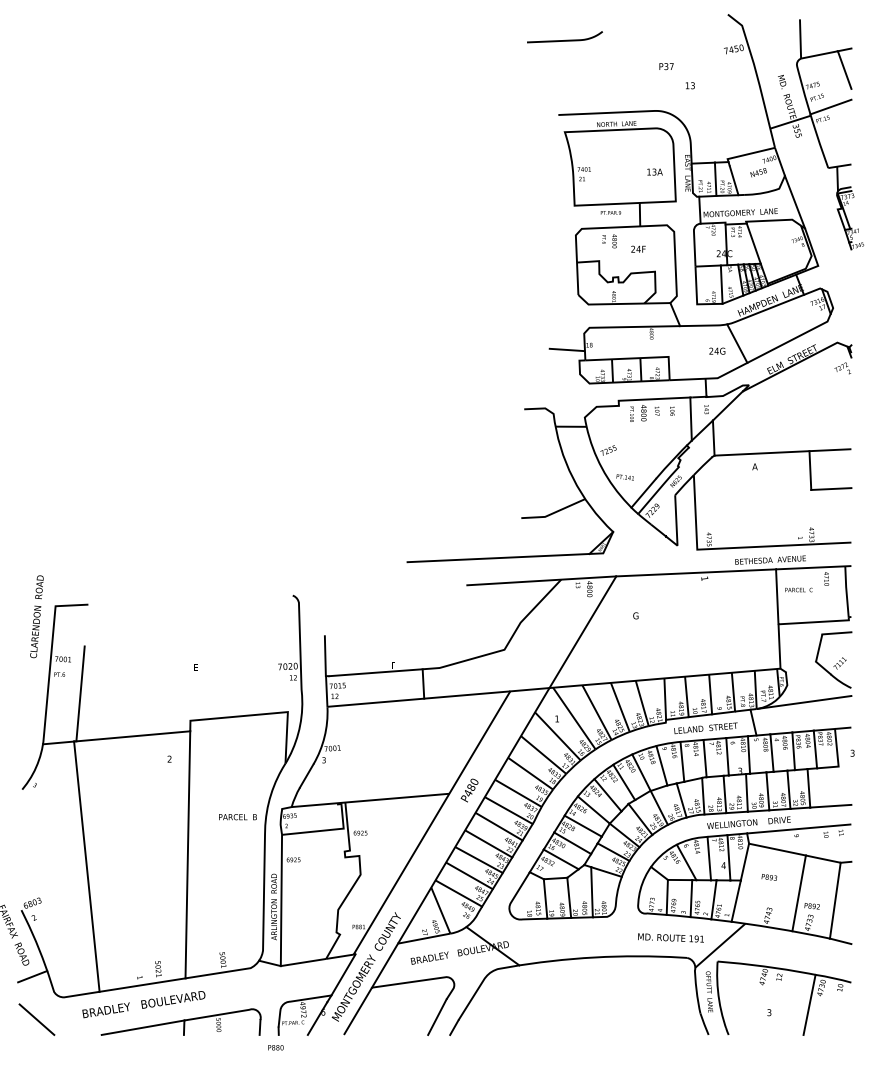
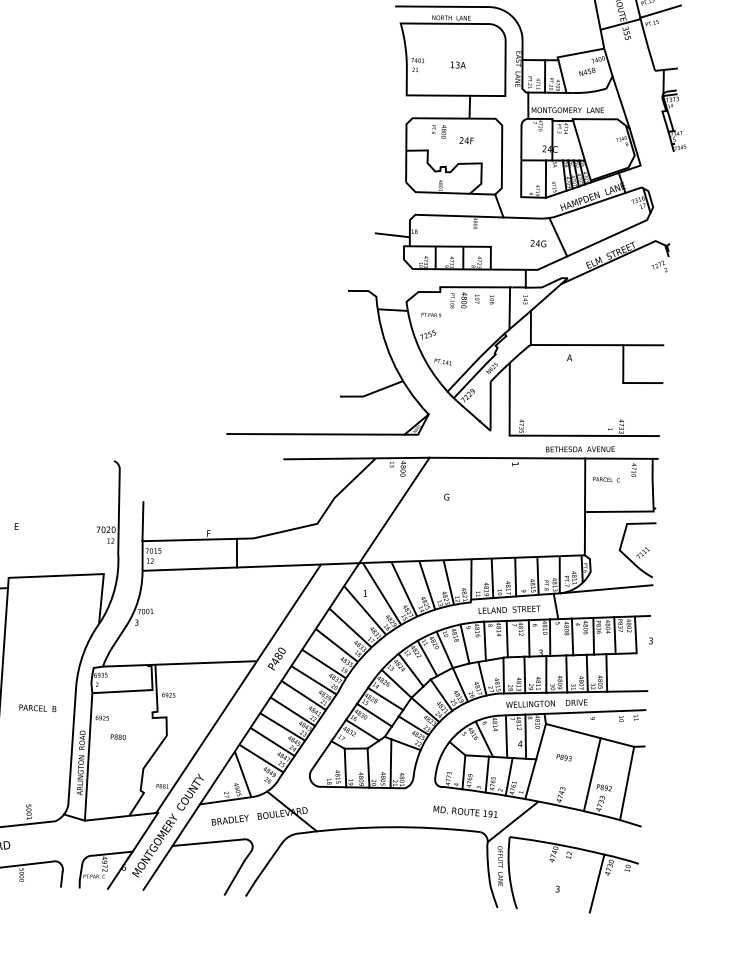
text: (654, 171) -> (457, 64), moved
text: (610, 212) -> (430, 314), moved
text: (237, 817) -> (37, 708), moved
text: (275, 1047) -> (117, 736), moved

